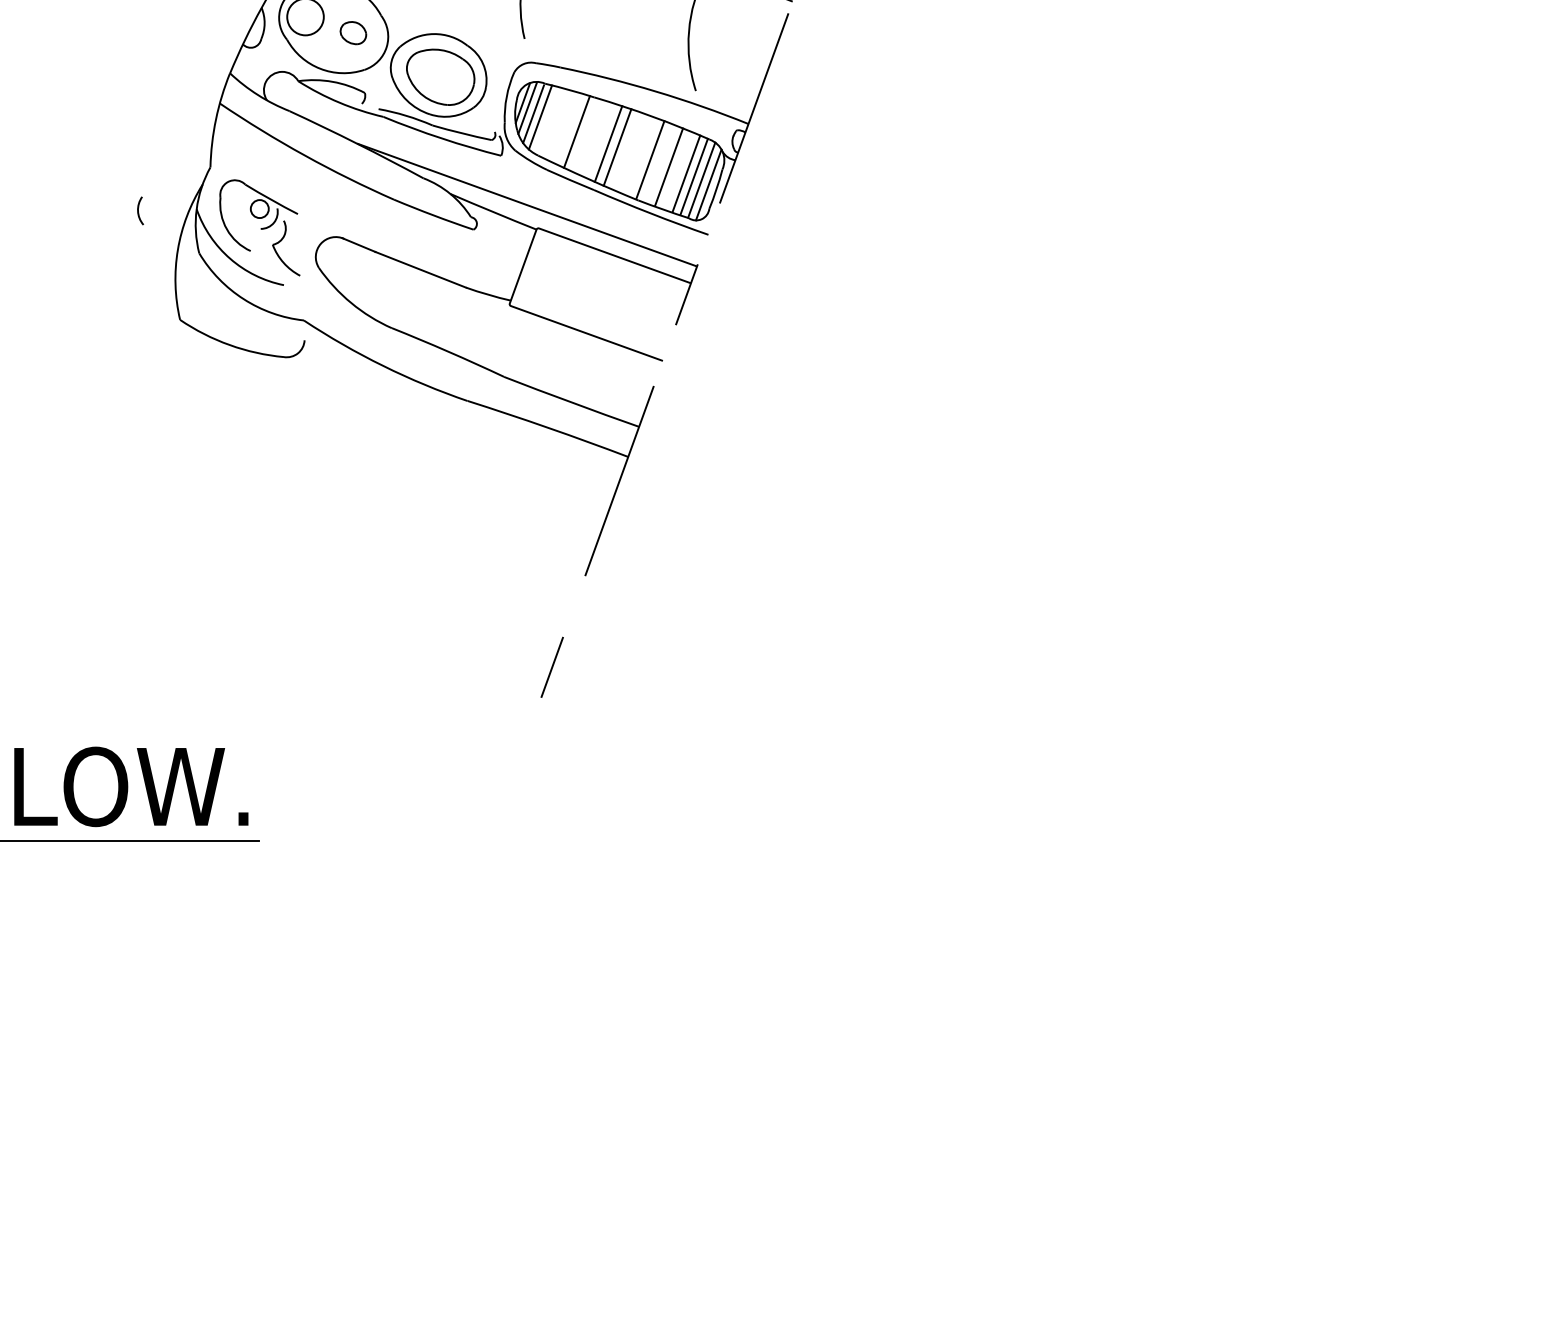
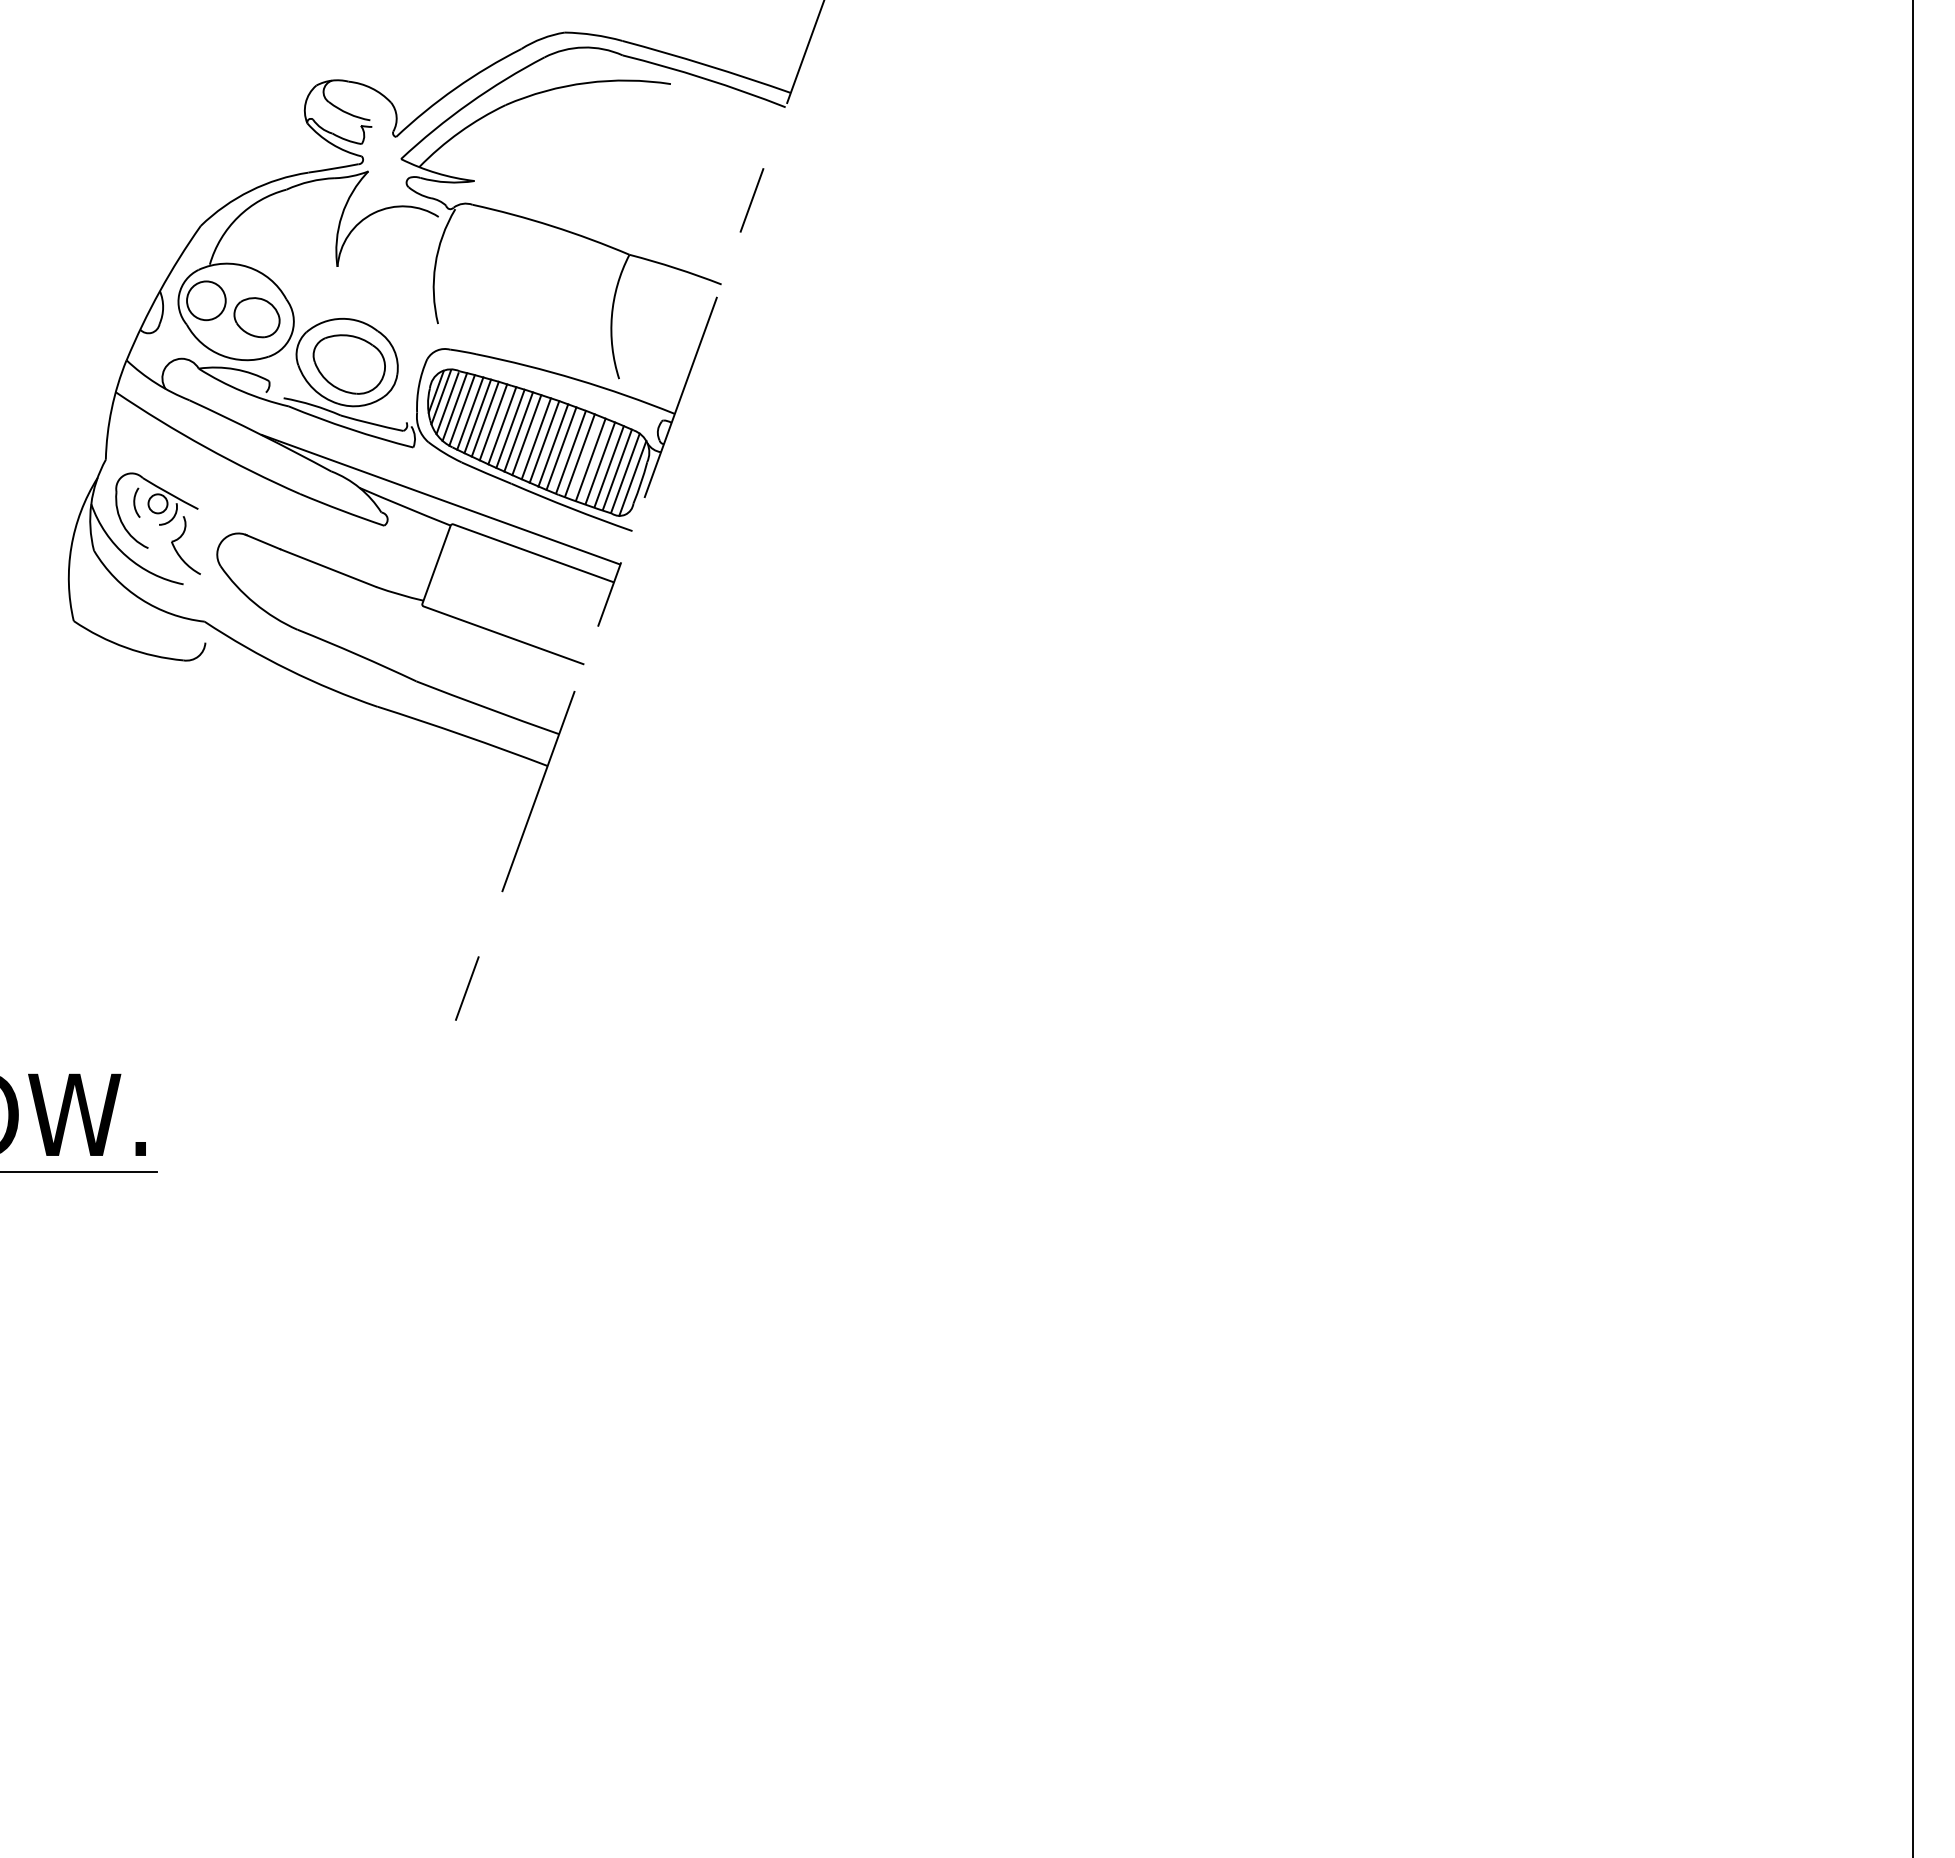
part: (352, 32) -> (256, 317), size x1.67
line: (546, 120) -> (461, 410), added
line: (555, 123) -> (470, 413), added
line: (561, 126) -> (477, 416), added
line: (568, 128) -> (484, 418), added
line: (585, 134) -> (502, 425), added
line: (593, 137) -> (510, 428), added
line: (600, 140) -> (518, 431), added
line: (625, 150) -> (544, 441), added
line: (633, 153) -> (553, 445), added
line: (641, 156) -> (561, 448), added
line: (658, 163) -> (579, 455), added
line: (678, 169) -> (600, 462), added
arc: (139, 210) -> (135, 502), moved

